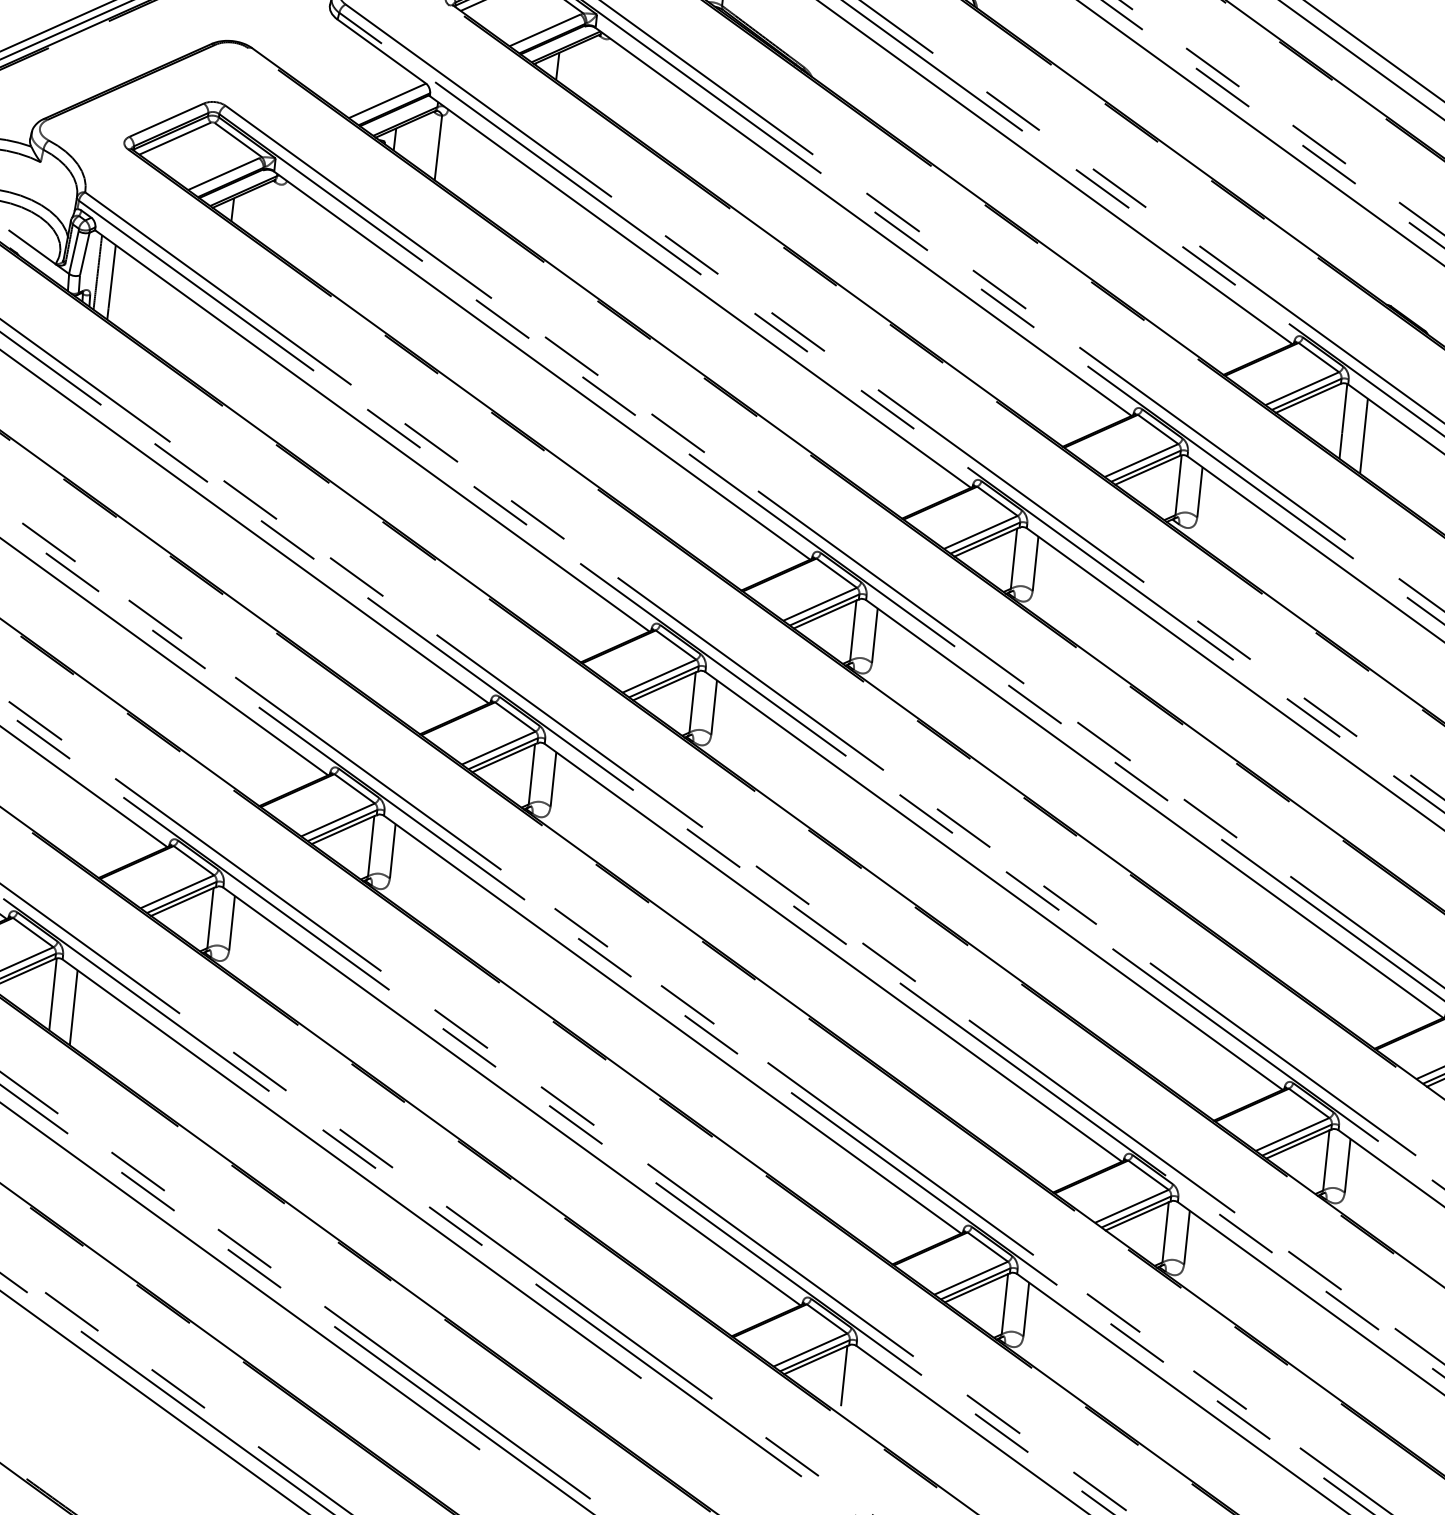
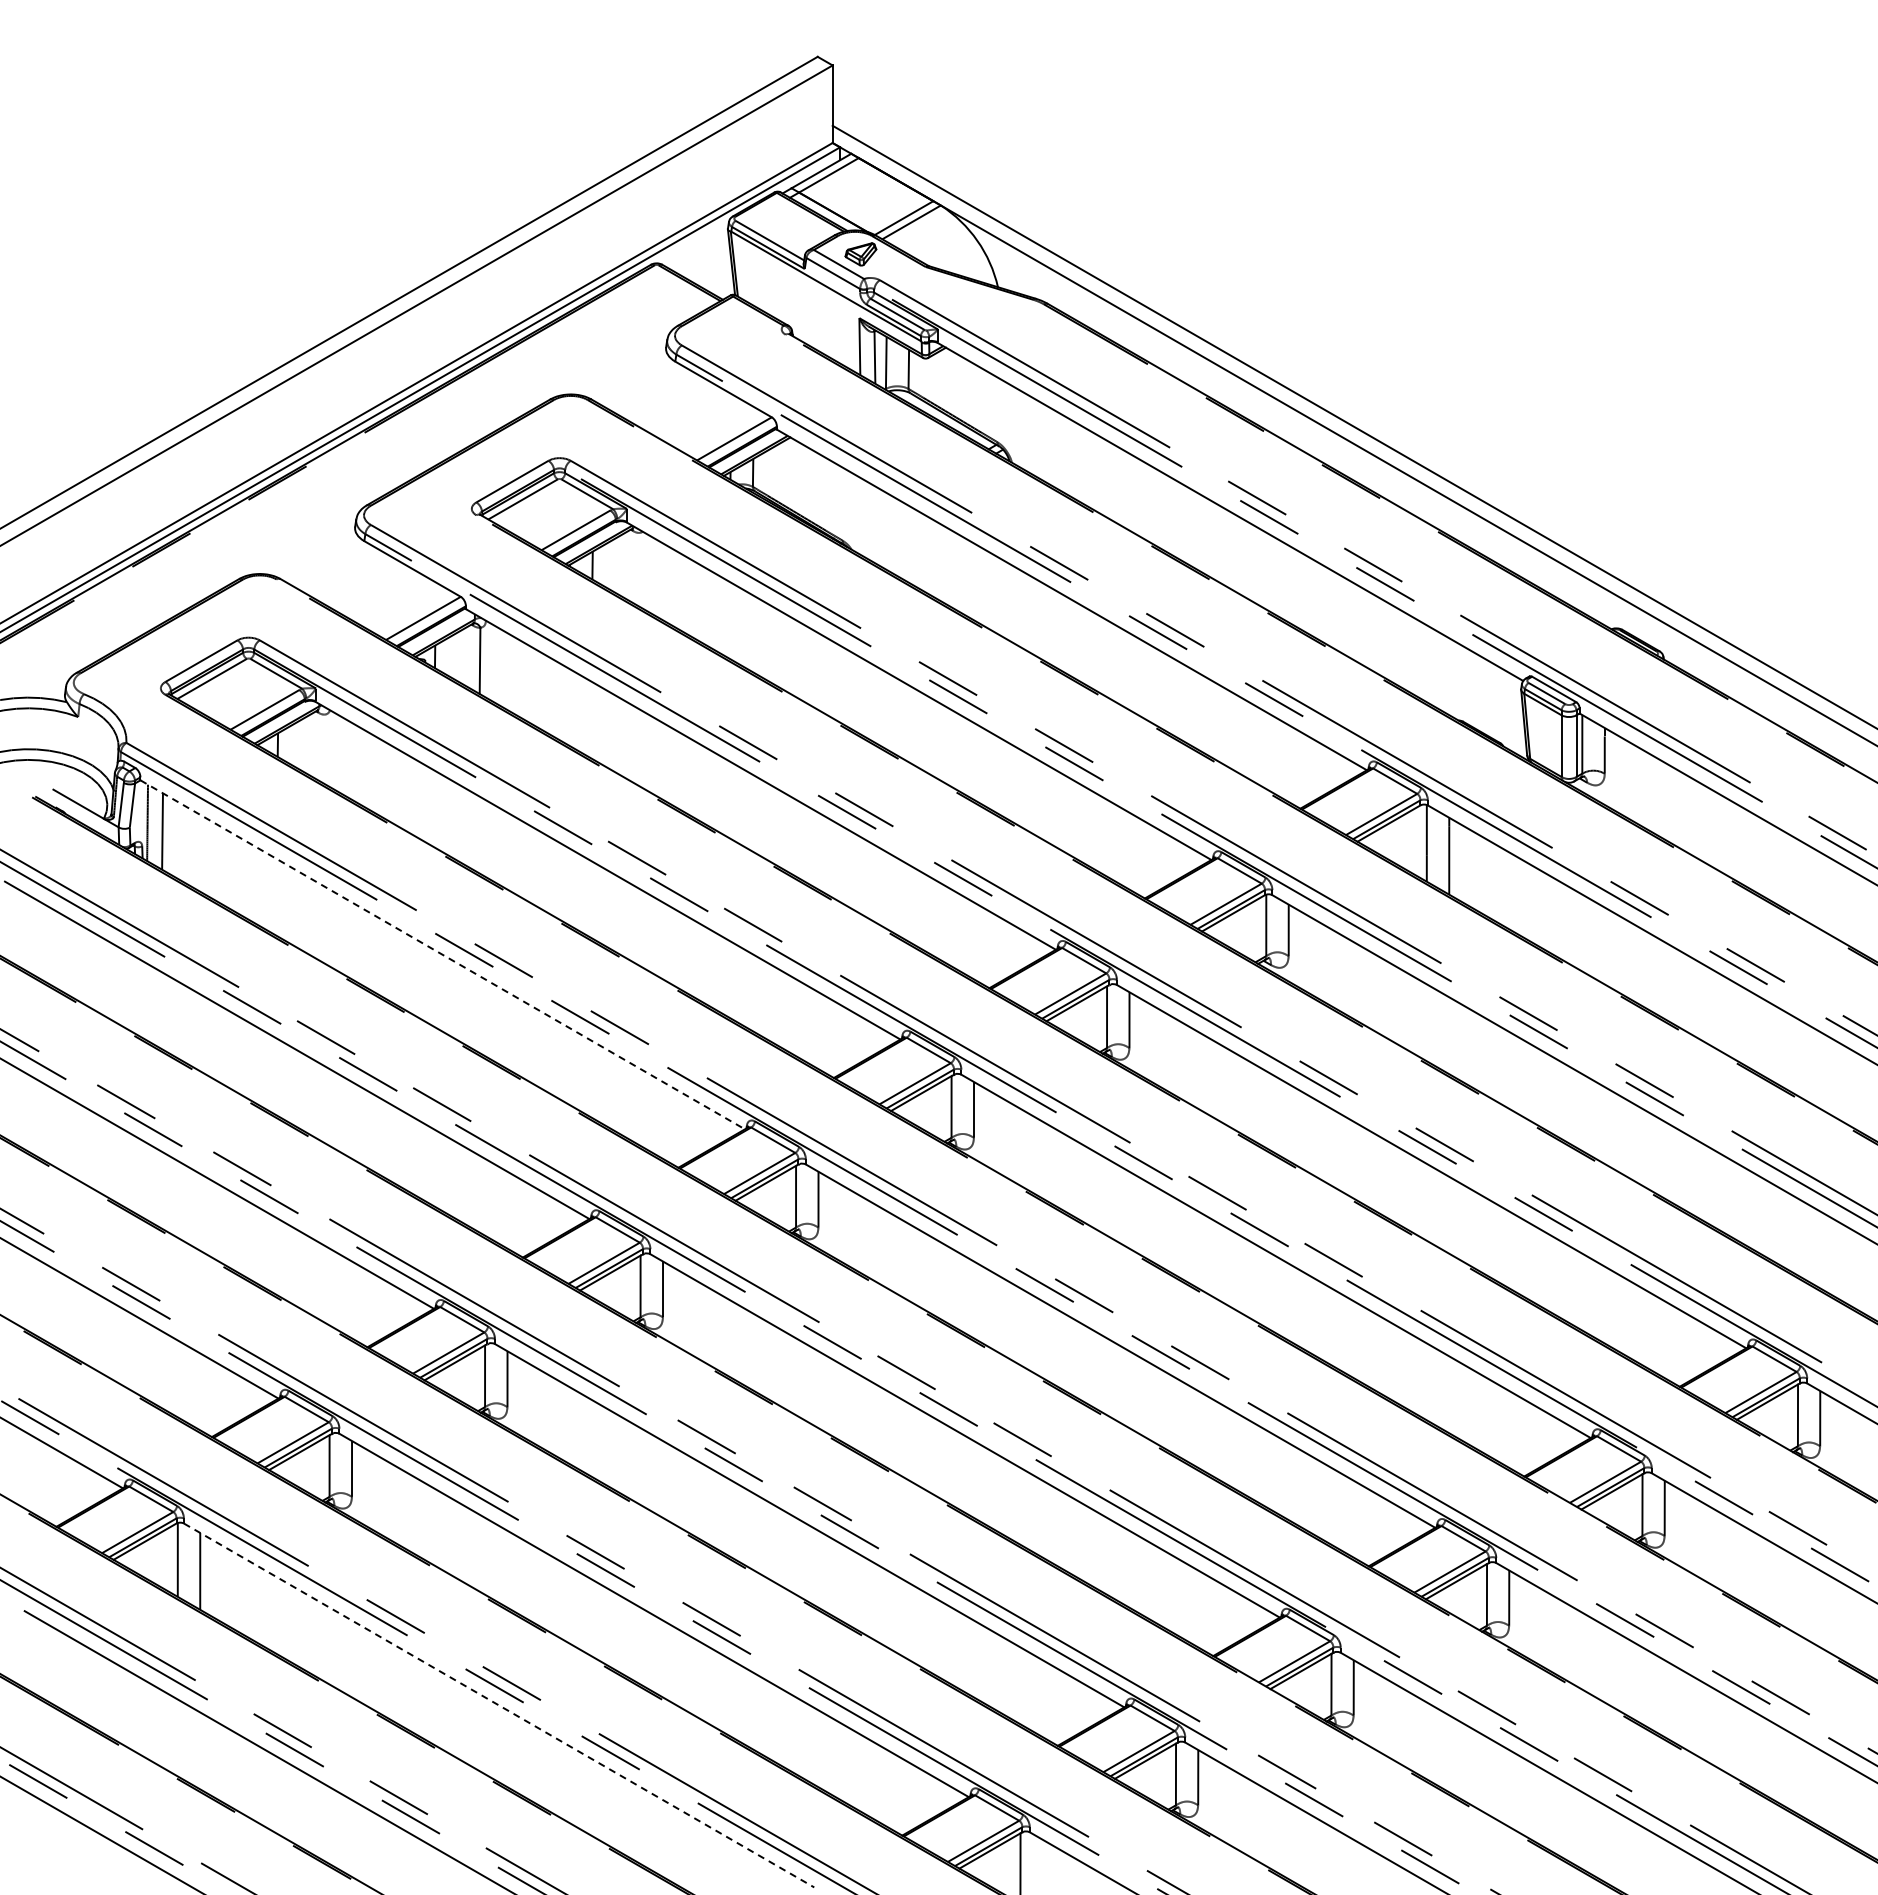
line: (373, 431) -> (443, 955), solid -> dashed
line: (352, 1168) -> (499, 1705), solid -> dashed

